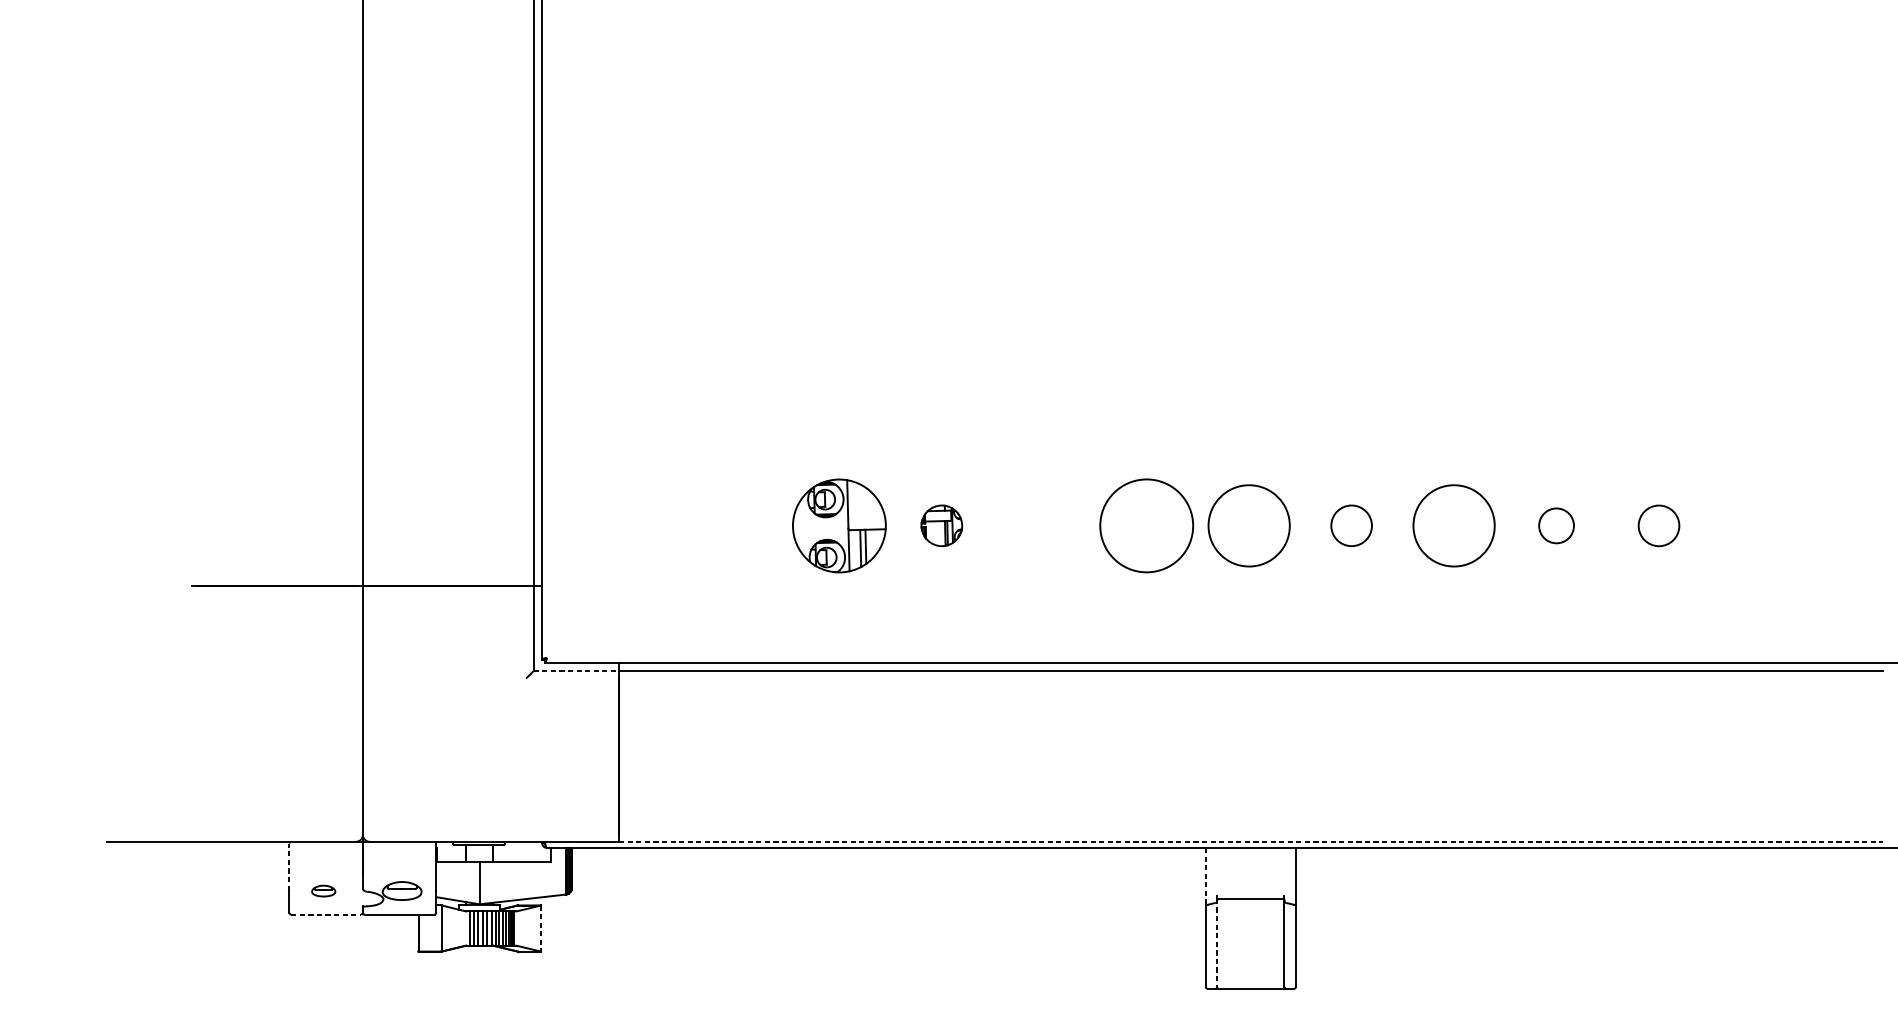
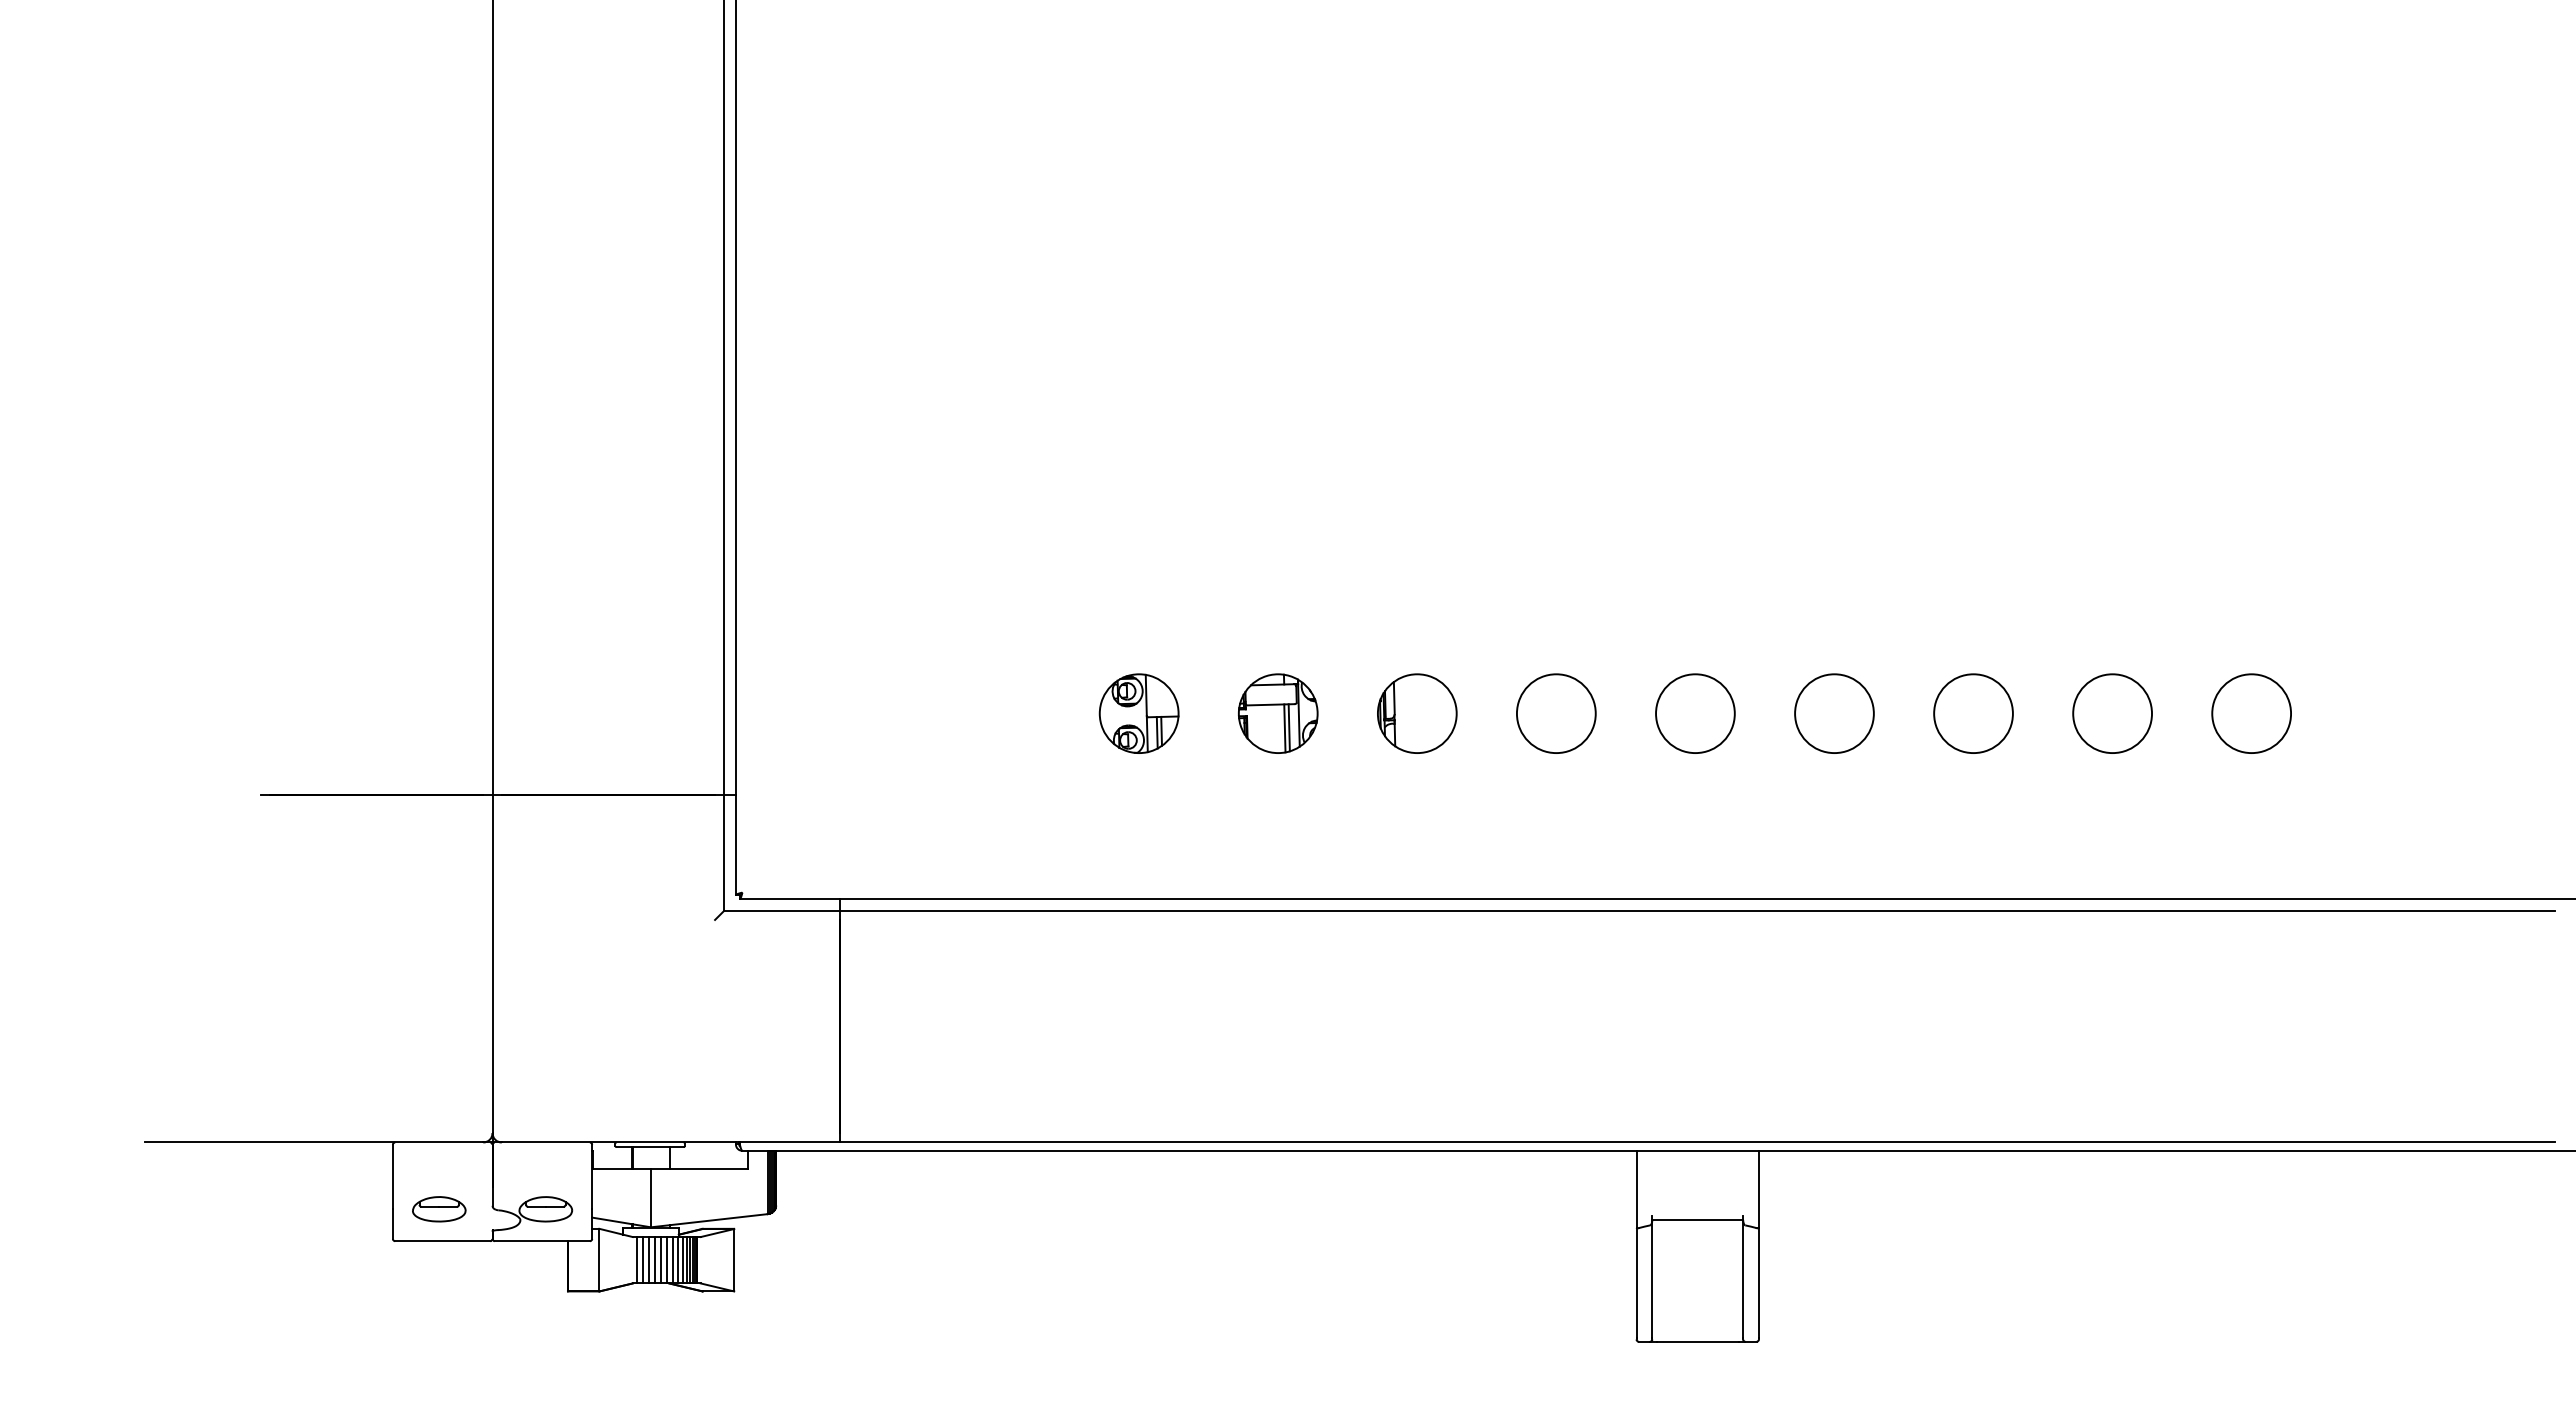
part: (838, 525) -> (1138, 713), size x0.62
part: (942, 525) -> (1278, 713), size x1.43
part: (1044, 525) -> (1417, 713), added
circle: (1146, 525) -> (1555, 713), size x0.62
circle: (1249, 525) -> (1695, 713), size x0.71
circle: (1351, 525) -> (1834, 713), size x1.43
circle: (1454, 525) -> (1973, 713), size x0.71
circle: (1556, 525) -> (2112, 713), size x1.67
circle: (1658, 525) -> (2251, 713), size x1.43
line: (576, 670) -> (782, 910), dashed -> solid
line: (1250, 841) -> (1697, 1142), dashed -> solid
line: (289, 866) -> (392, 1176), dashed -> solid
line: (1205, 875) -> (1636, 1188), dashed -> solid
part: (323, 891) -> (439, 1209), size x1.67
line: (326, 914) -> (442, 1241), dashed -> solid
line: (541, 928) -> (734, 1260), dashed -> solid
line: (1217, 942) -> (1652, 1279), dashed -> solid

